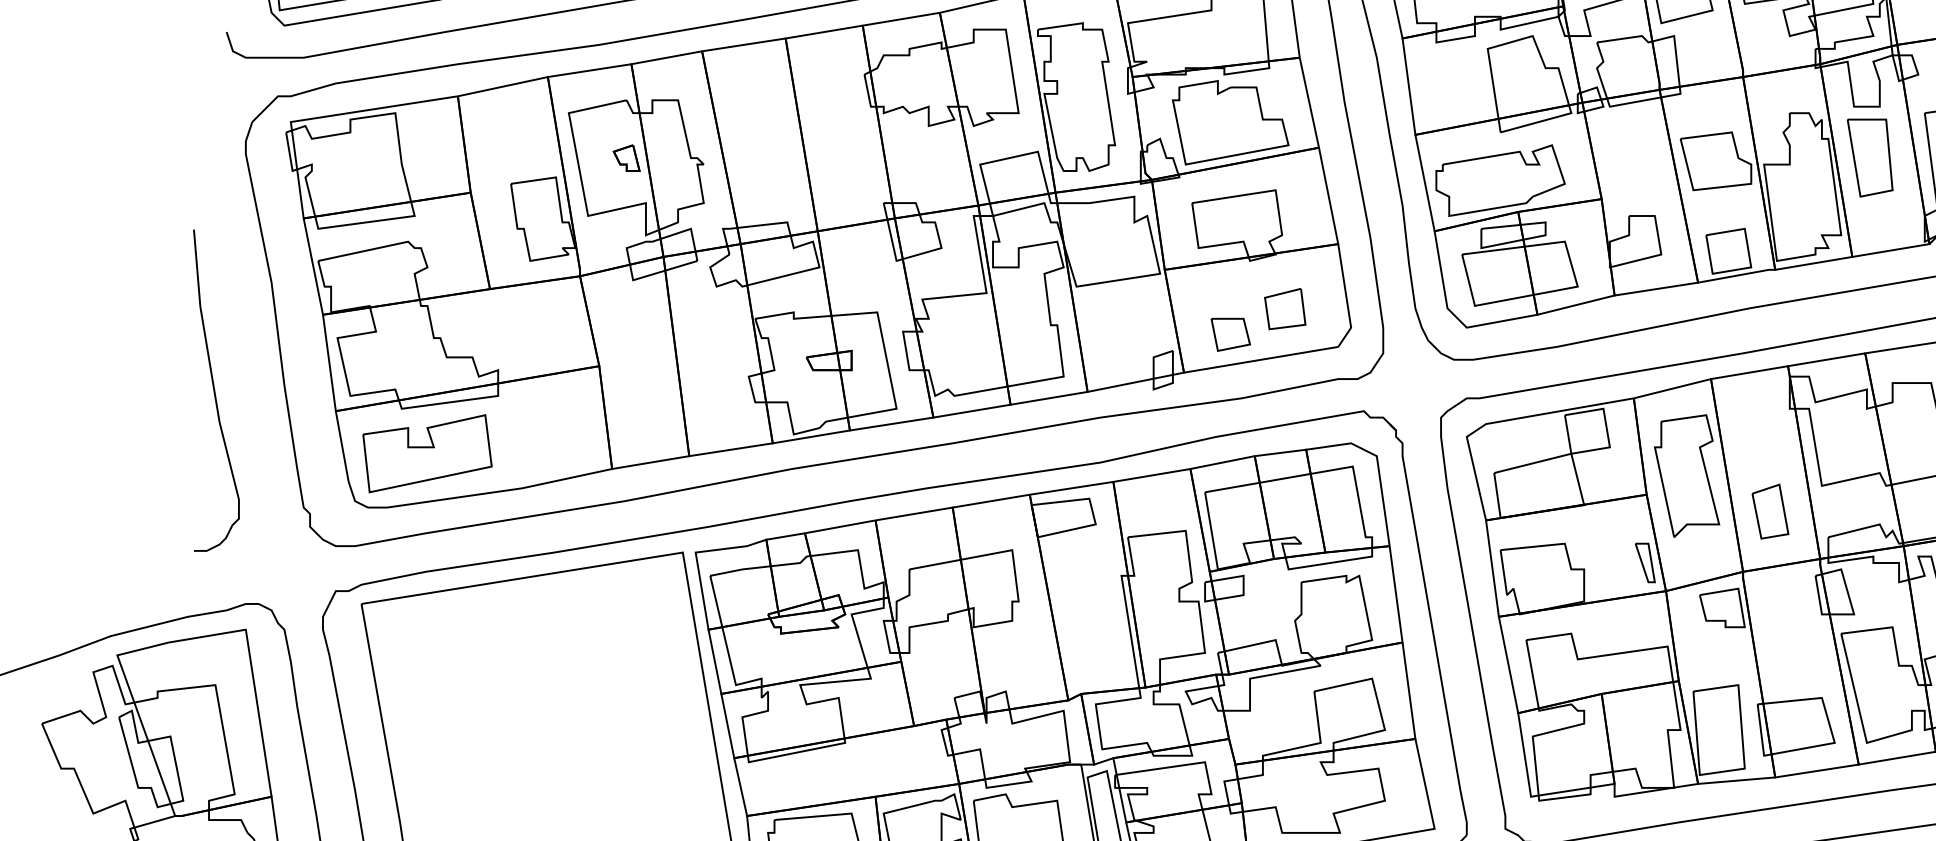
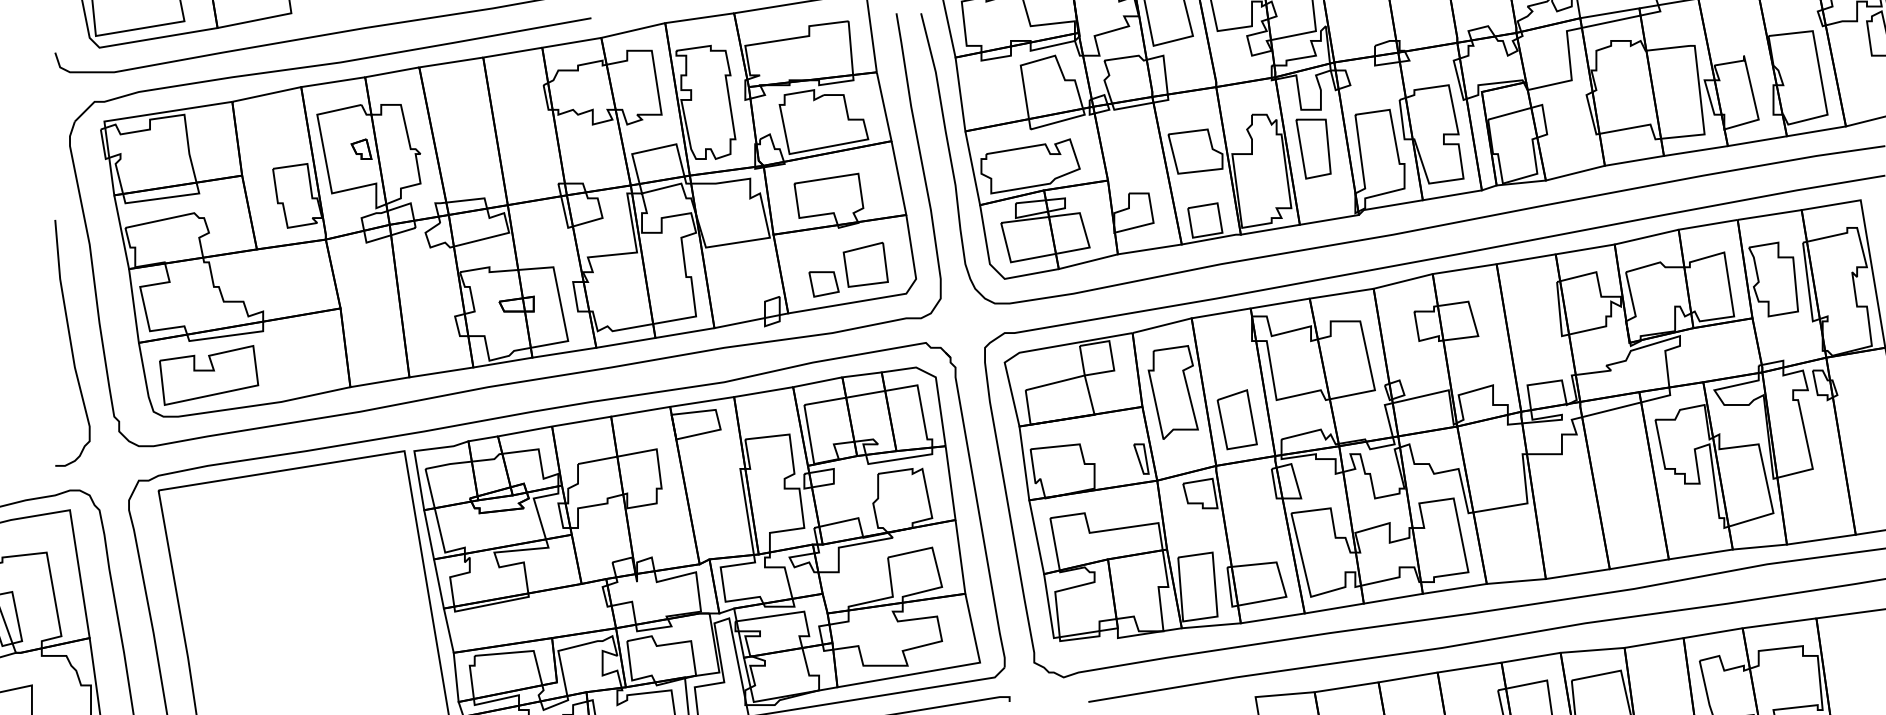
part: (1284, 308) -> (865, 264), size x1.43
curve: (215, 391) -> (71, 343), moved
part: (1769, 511) -> (1236, 419), size x1.43

